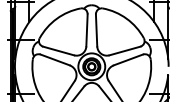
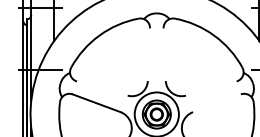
line: (86, 30) -> (148, 54), removed
line: (96, 30) -> (164, 54), removed
line: (58, 50) -> (102, 87), removed
line: (124, 50) -> (210, 87), removed
line: (127, 59) -> (215, 102), removed

